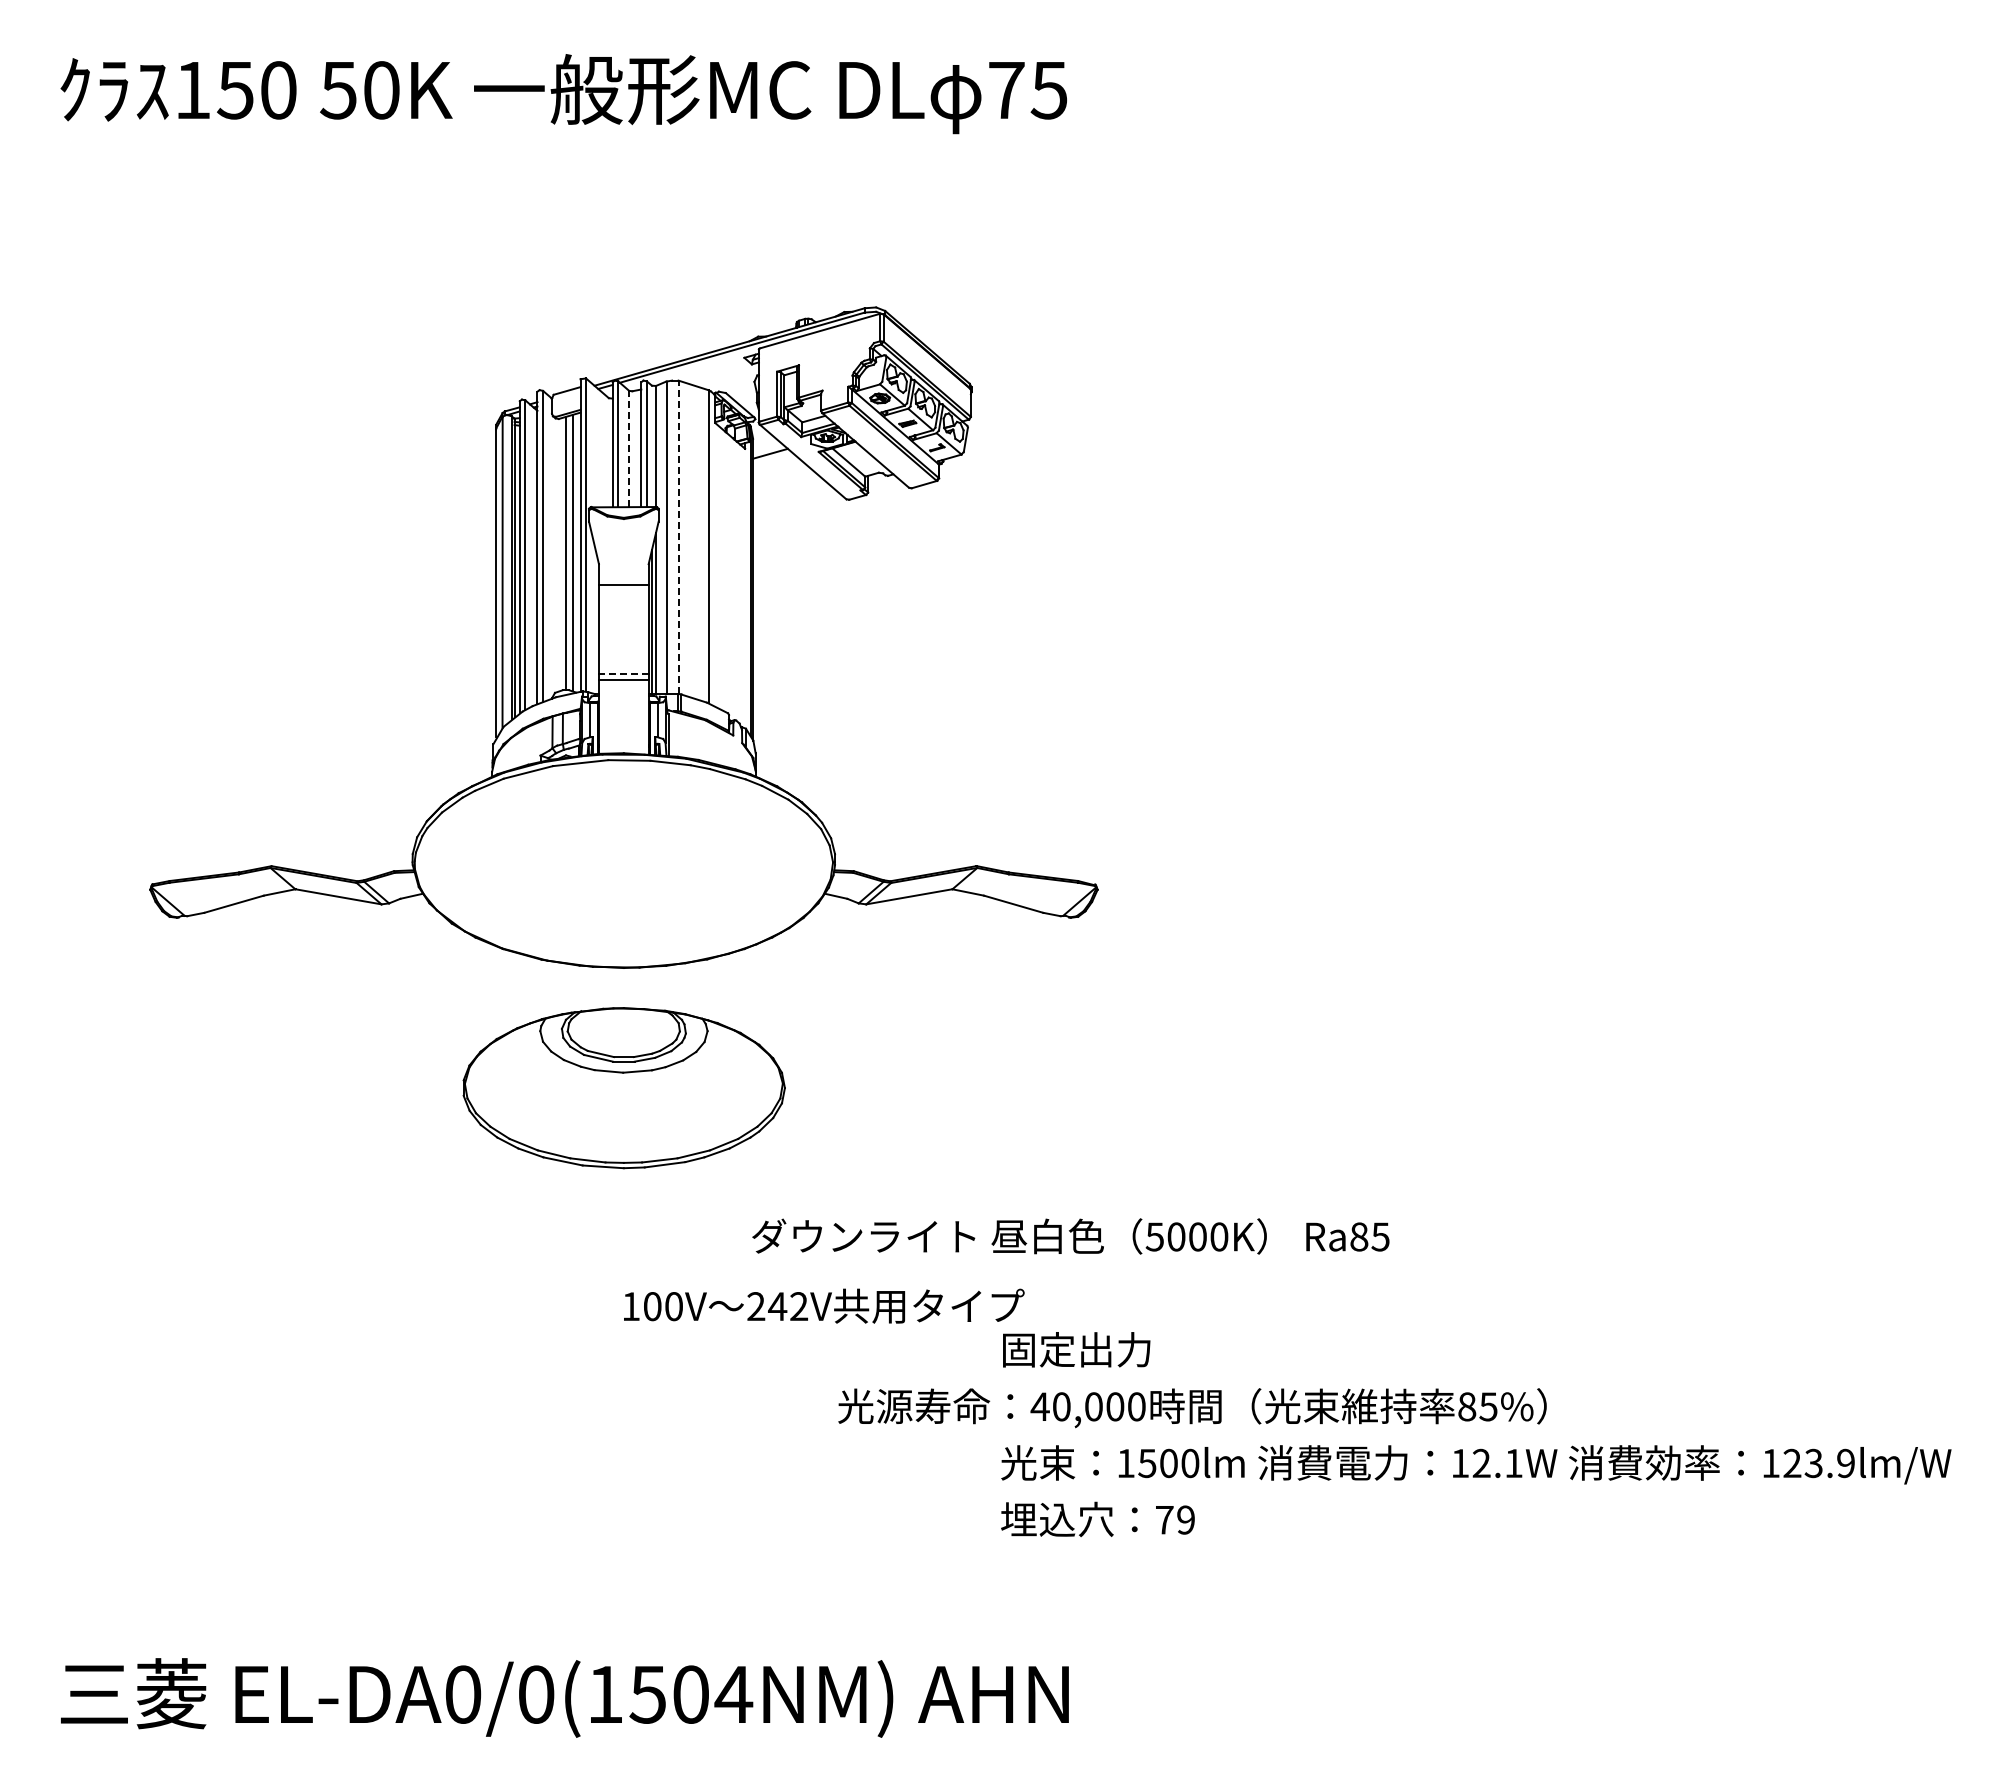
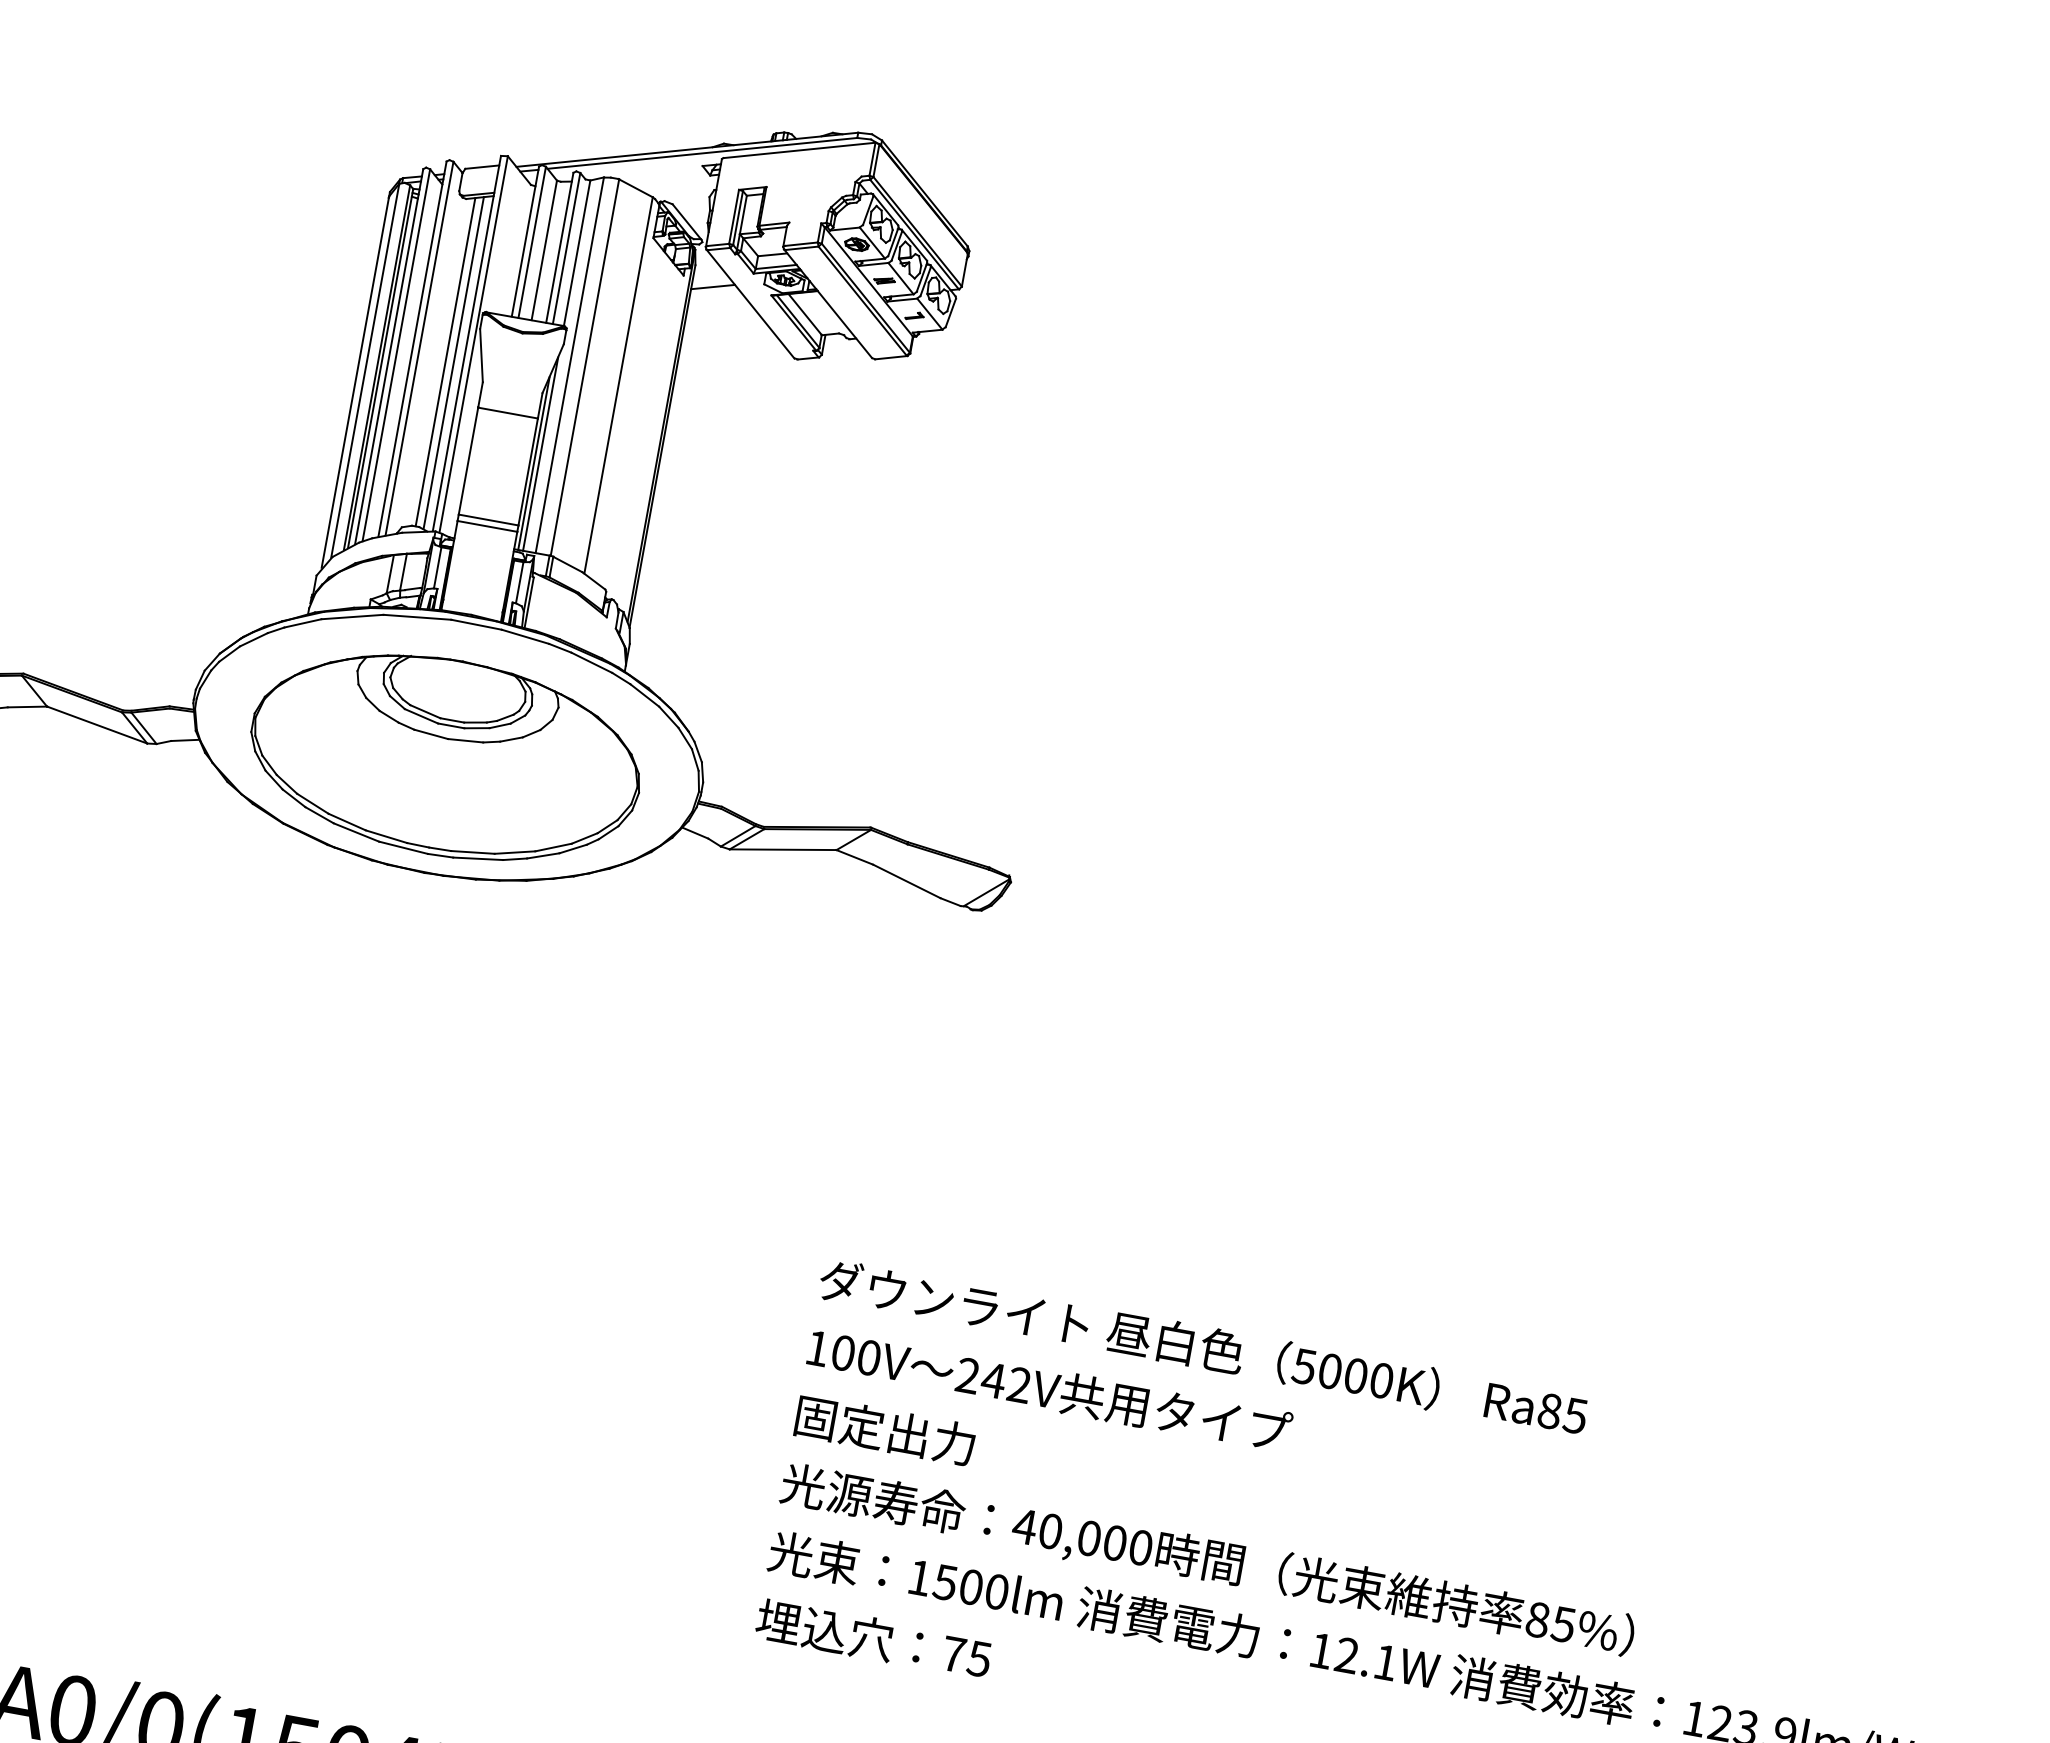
line: (629, 448) -> (544, 249), dashed -> solid
line: (679, 537) -> (585, 367), dashed -> solid
line: (623, 674) -> (488, 520), dashed -> solid
part: (623, 1088) -> (444, 758), moved
text: (1070, 1236) -> (1203, 1347), moved
text: (824, 1305) -> (1050, 1389), moved
text: (1192, 1408) -> (1207, 1561), moved
text: (1185, 1519) -> (978, 1658), 79 -> 75

